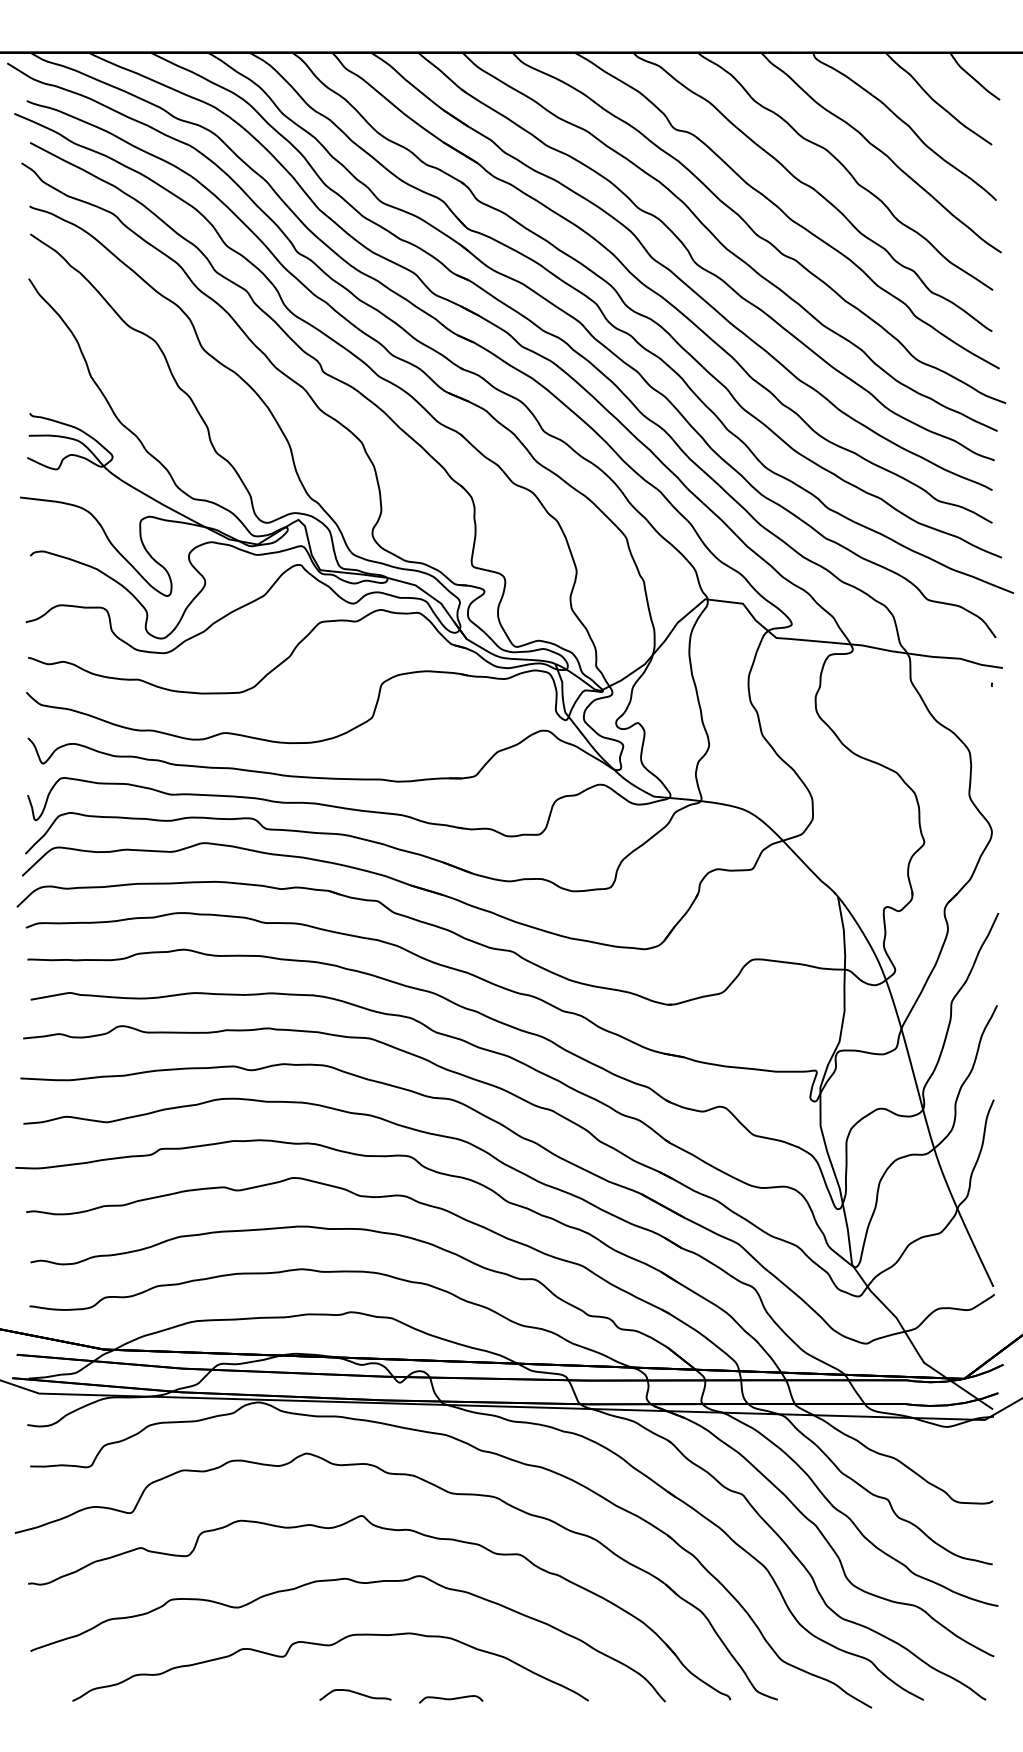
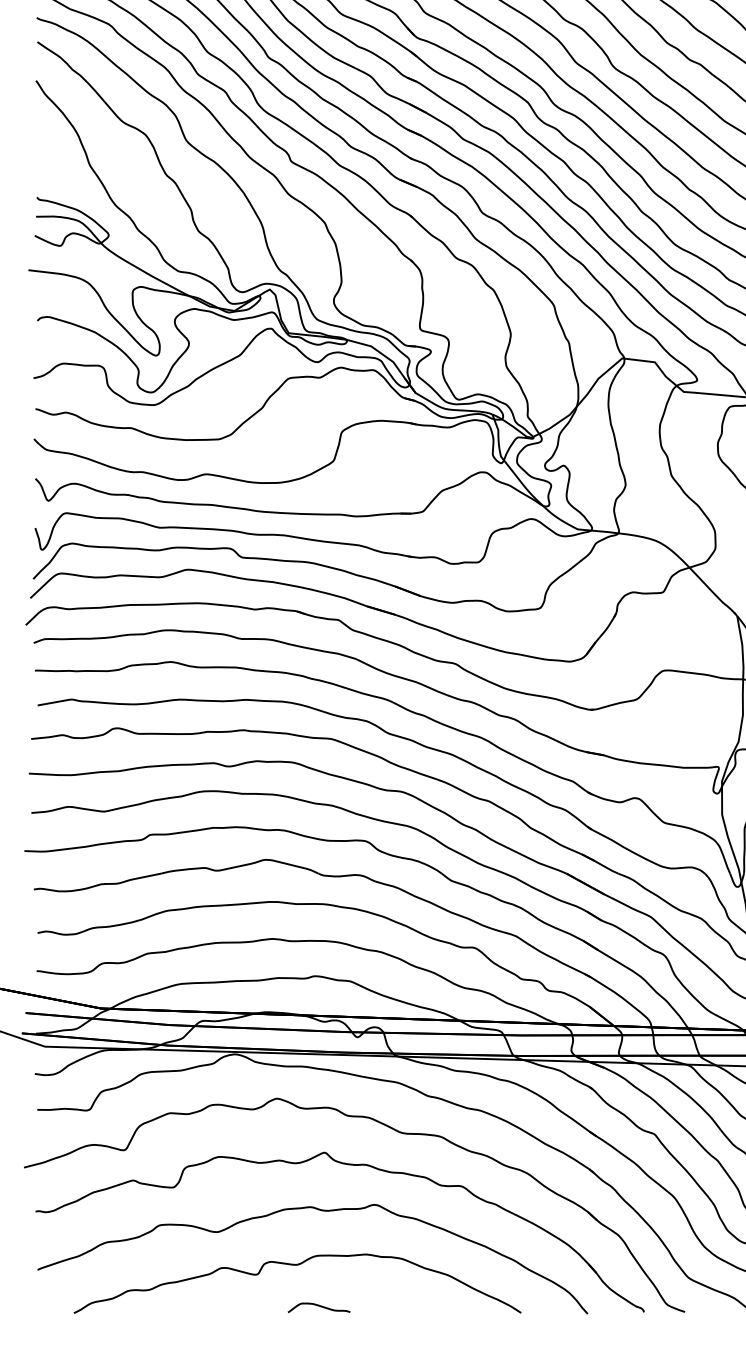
curve: (451, 1699) -> (402, 1311), removed

